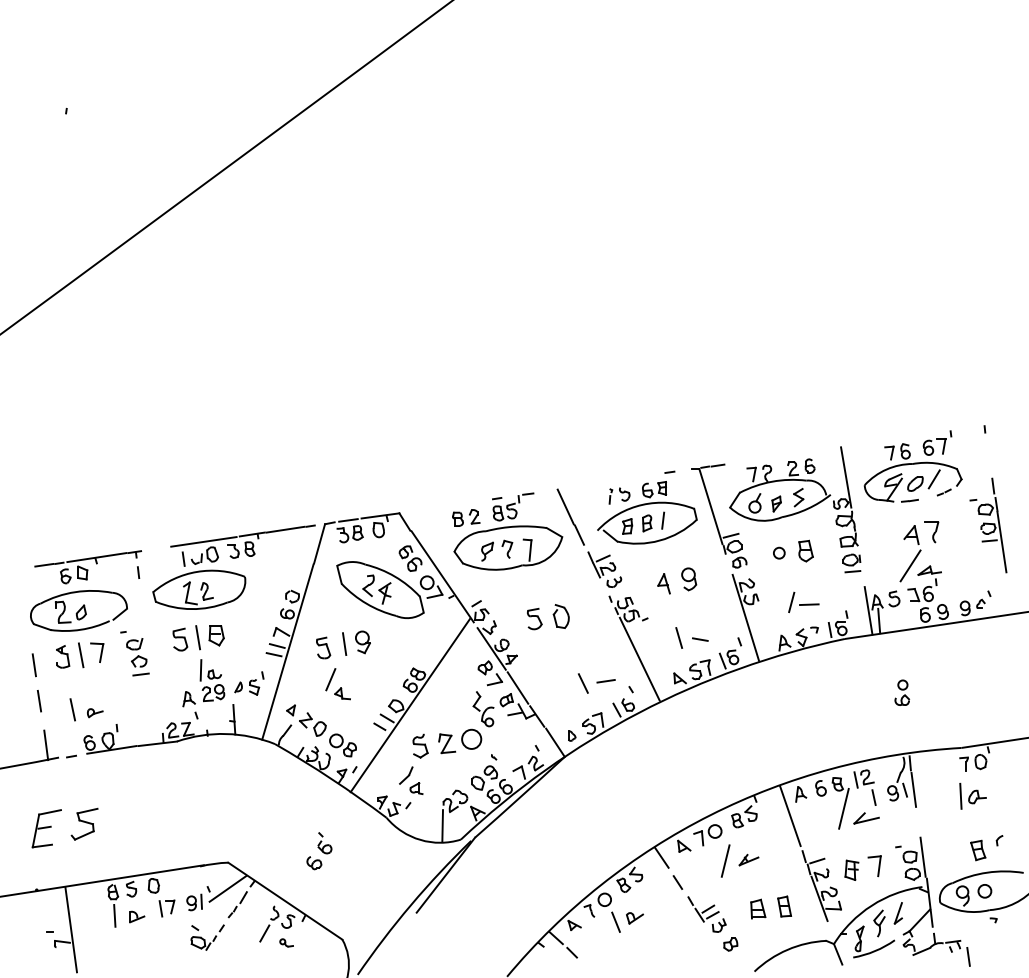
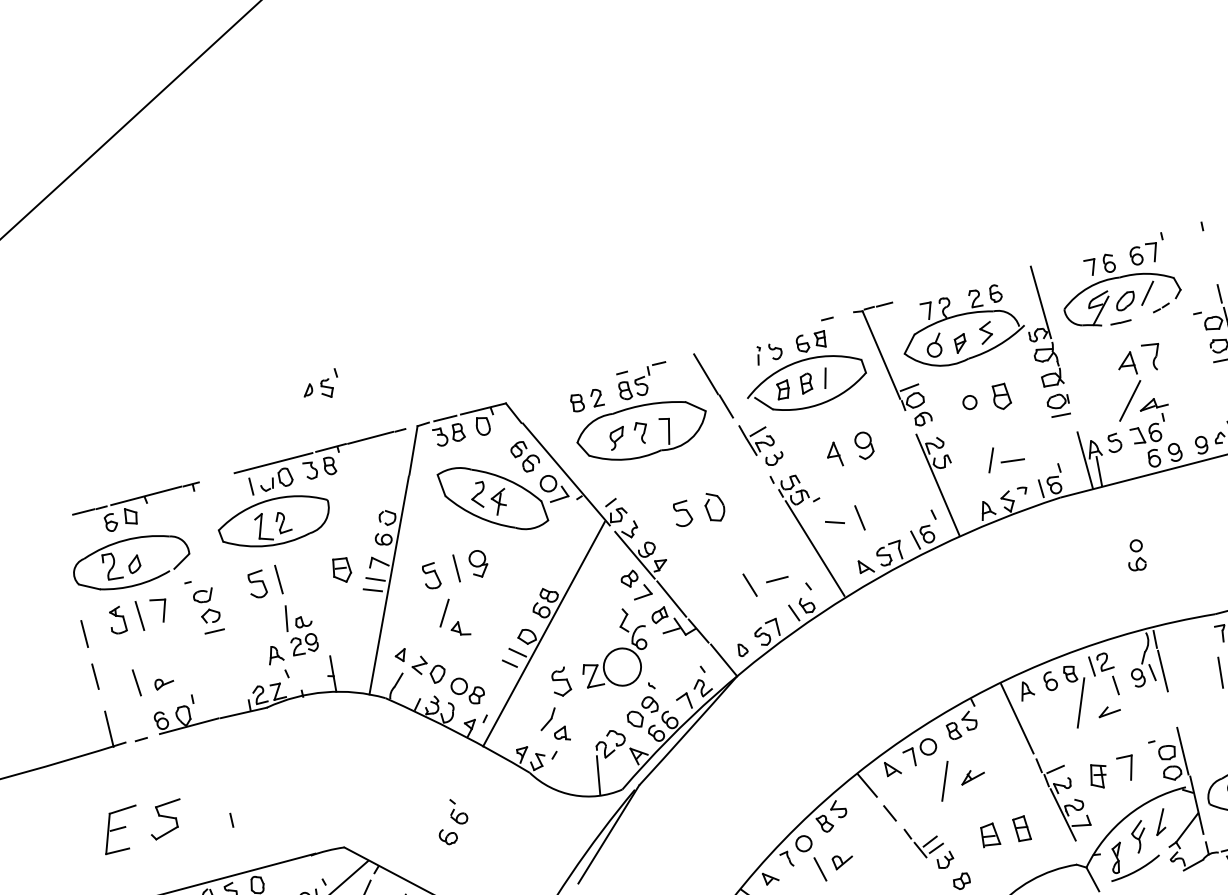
line: (138, 572) -> (231, 820), moved
part: (216, 635) -> (341, 570), moved
line: (700, 639) -> (835, 522), moved
part: (249, 683) -> (320, 384), moved
circle: (471, 738) -> (622, 666), size x1.6
part: (866, 818) -> (1109, 711), size x0.7

